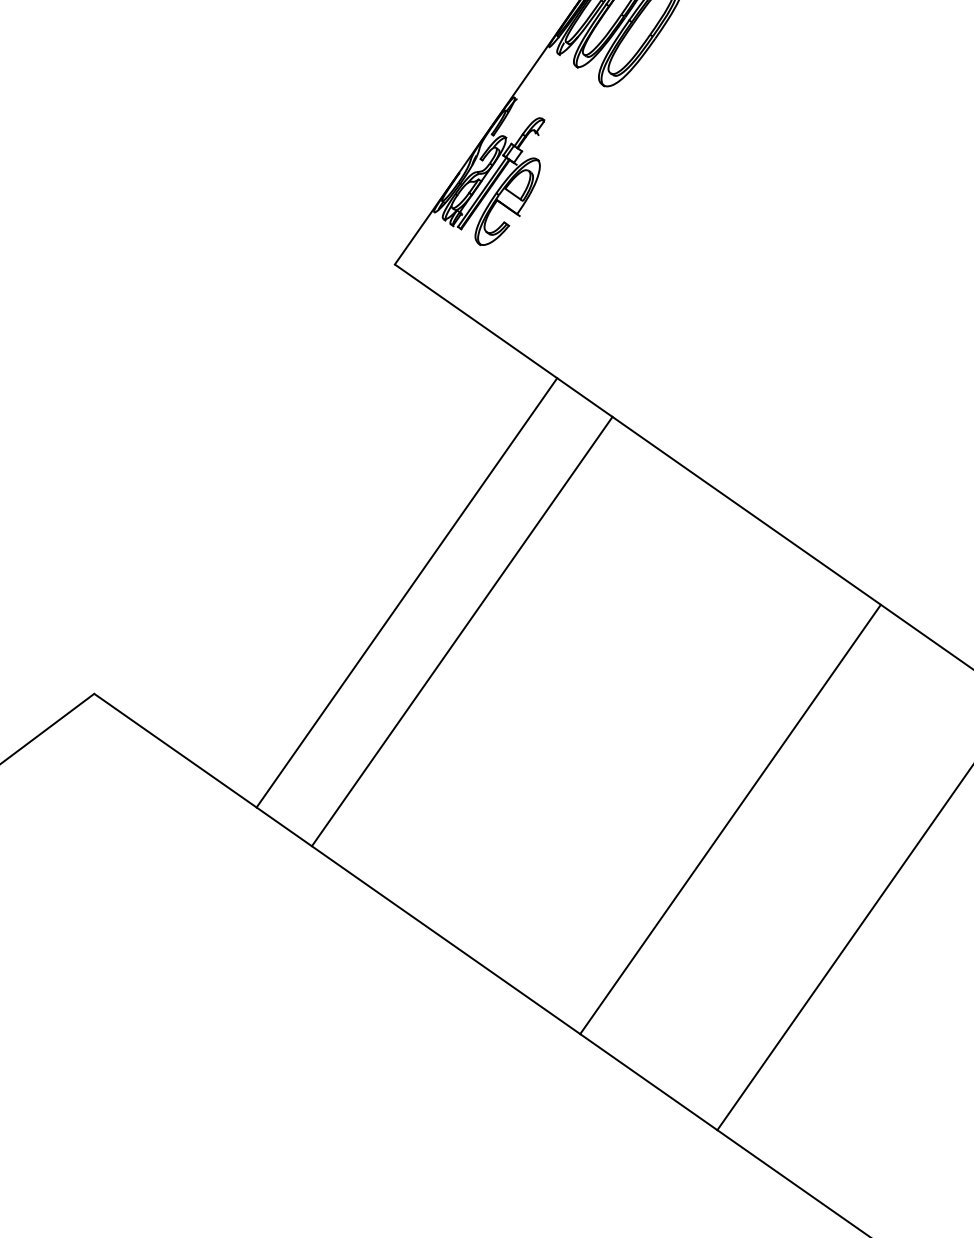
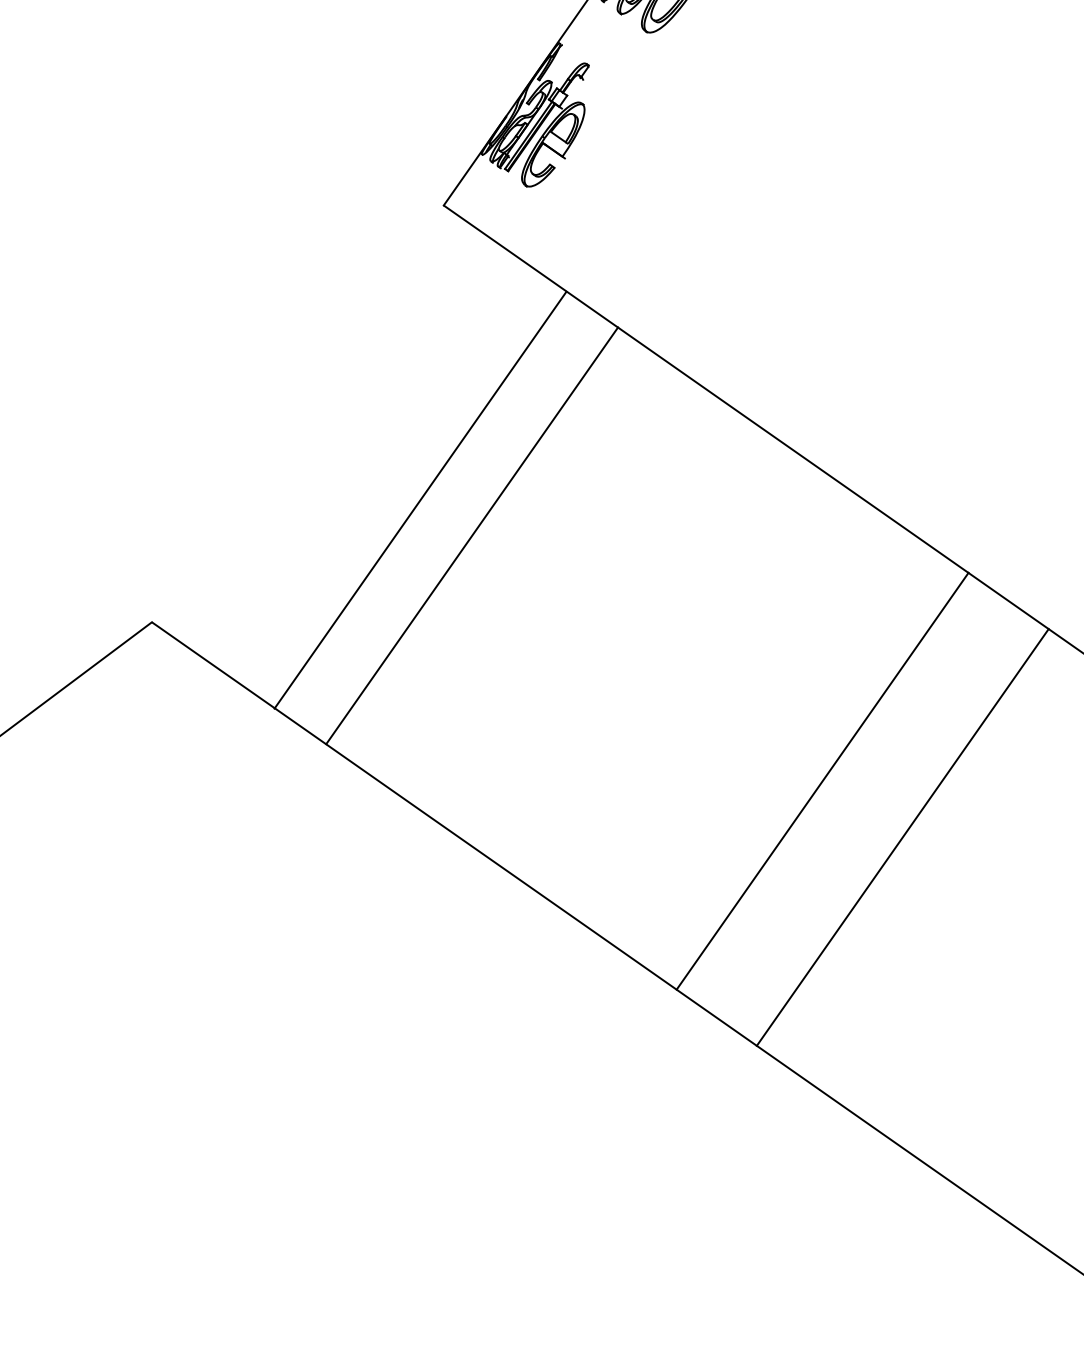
line: (406, 592) -> (420, 499), moved
line: (462, 631) -> (472, 535), moved
line: (730, 818) -> (822, 780), moved

